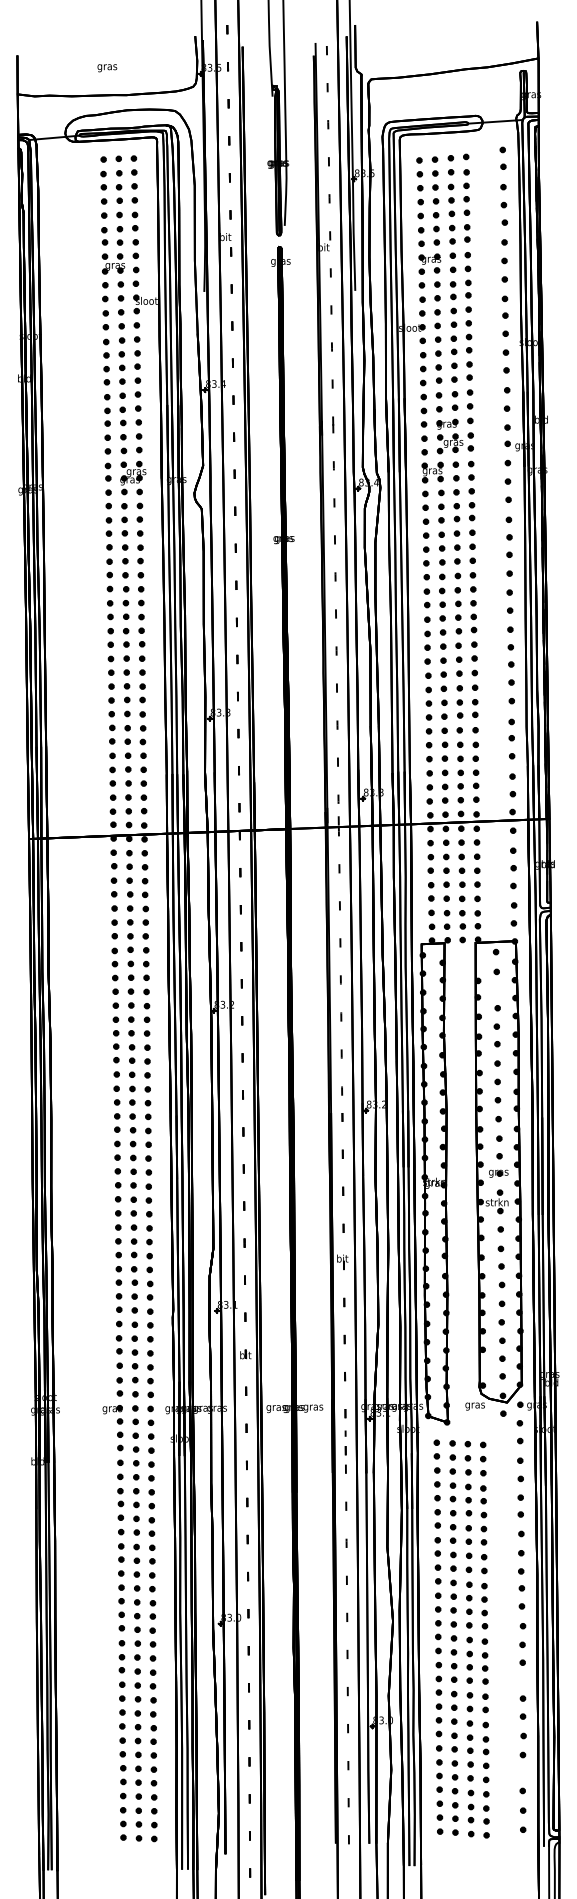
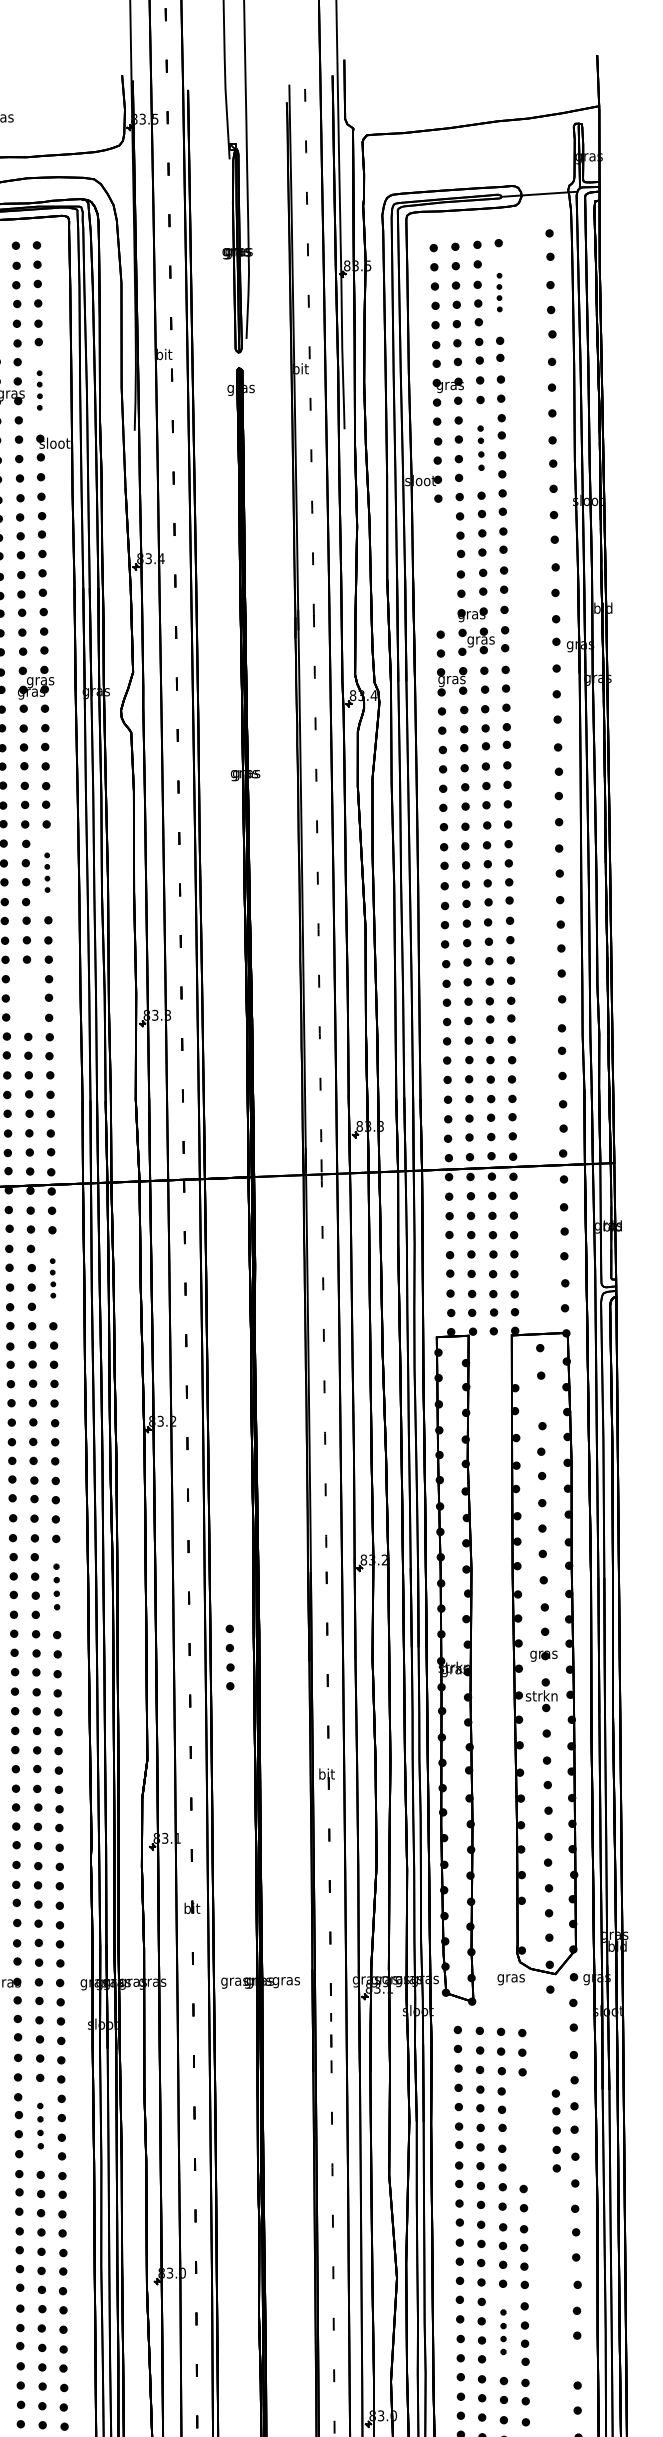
part: (466, 192) -> (499, 292), size x0.6
part: (135, 262) -> (39, 389), size x0.6
part: (453, 304) -> (481, 448), size x0.7
part: (423, 389) -> (439, 566), removed
part: (141, 609) -> (47, 872), size x0.6
part: (126, 700) -> (26, 998), removed
part: (145, 901) -> (53, 1277), size x0.6
part: (147, 1123) -> (55, 1586), size x0.7
part: (272, 1174) -> (229, 1657), added
part: (136, 1511) -> (40, 2125), size x0.7
part: (483, 1515) -> (556, 2131), moved
part: (469, 1659) -> (503, 2331), size x0.7

